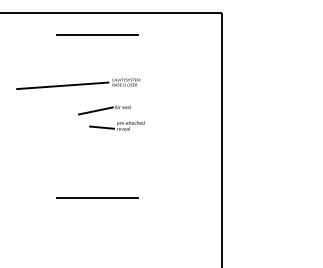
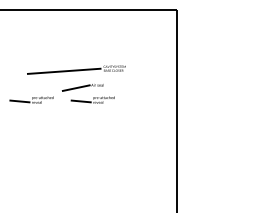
line: (97, 35) -> (77, 28), removed
part: (78, 83) -> (76, 69), moved
part: (39, 125) -> (31, 99), added
line: (97, 198) -> (77, 157), removed

